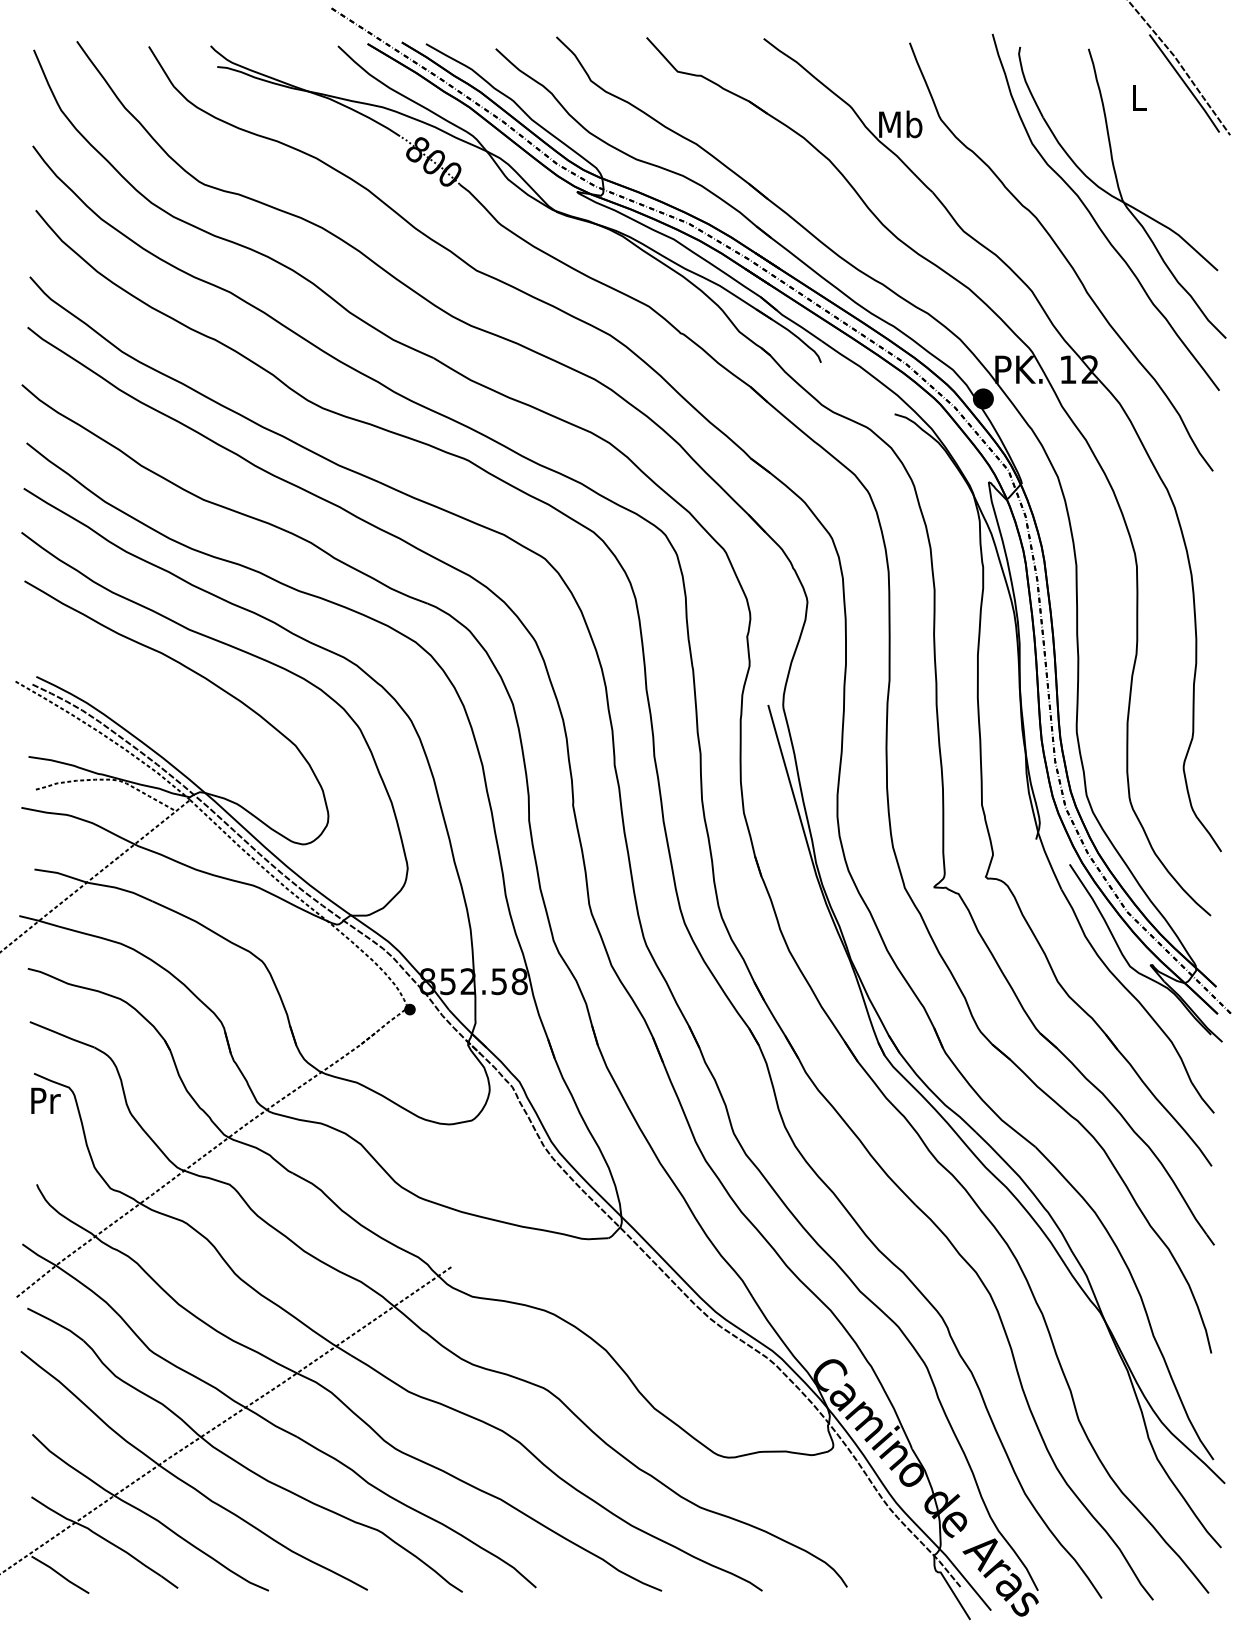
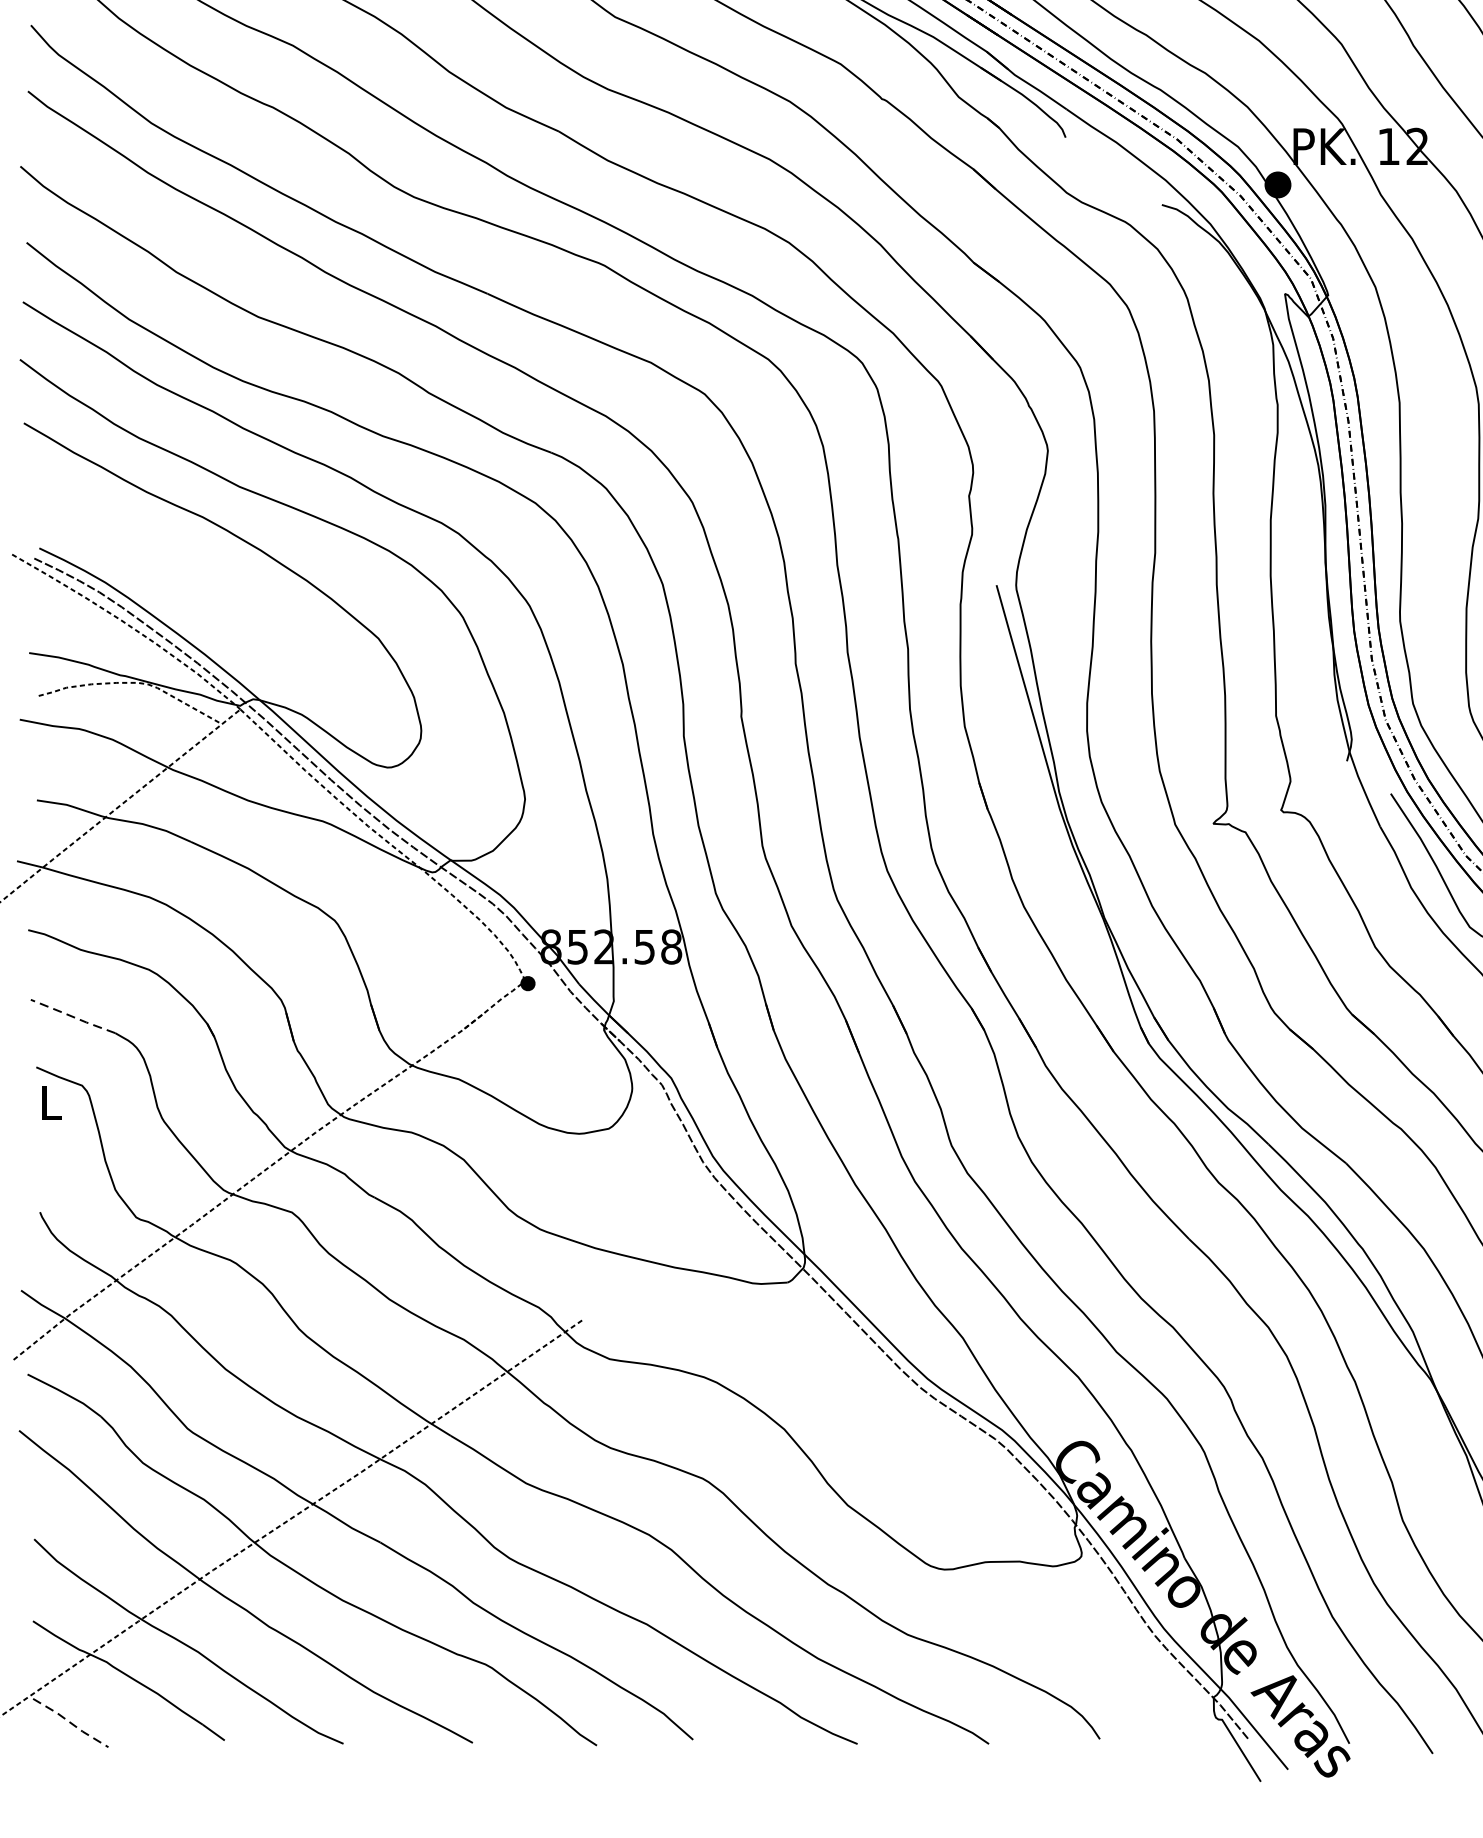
line: (61, 1034) -> (72, 1016), solid -> dashed
text: (45, 1100) -> (51, 1102), Pr -> L
line: (60, 1574) -> (70, 1722), solid -> dashed

